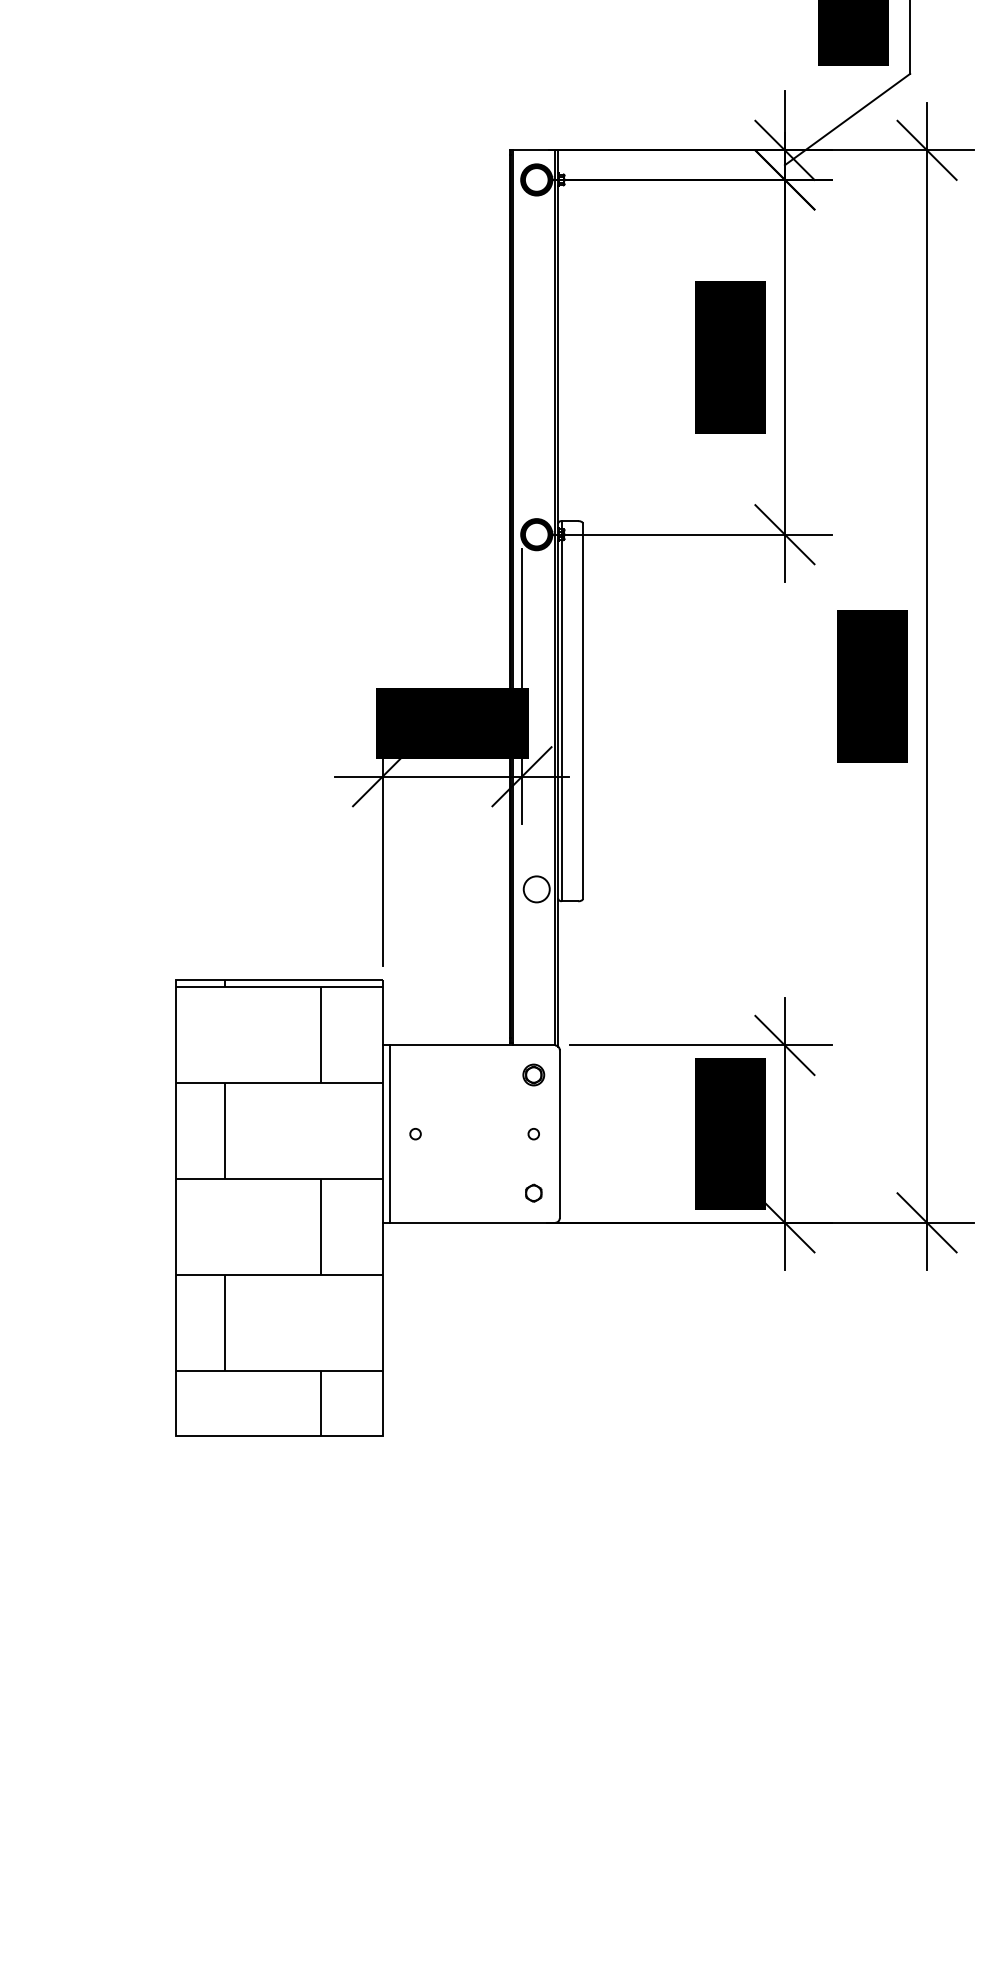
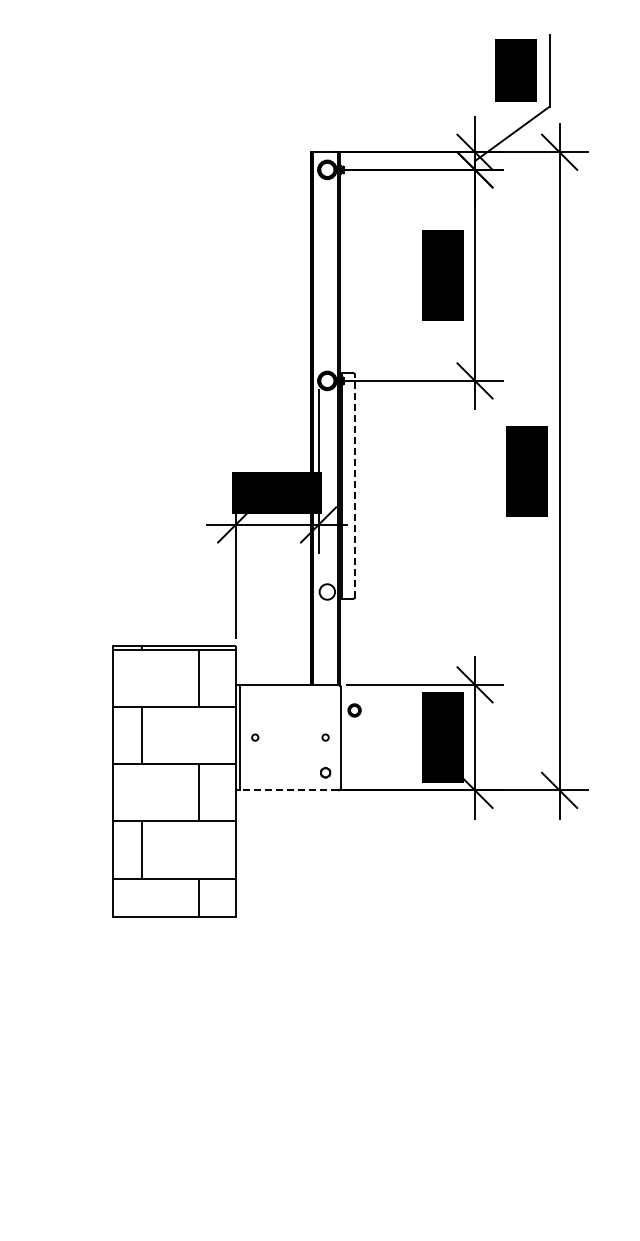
line: (582, 710) -> (354, 485), solid -> dashed
circle: (533, 1075) -> (354, 710), moved
line: (471, 1223) -> (288, 790), solid -> dashed

